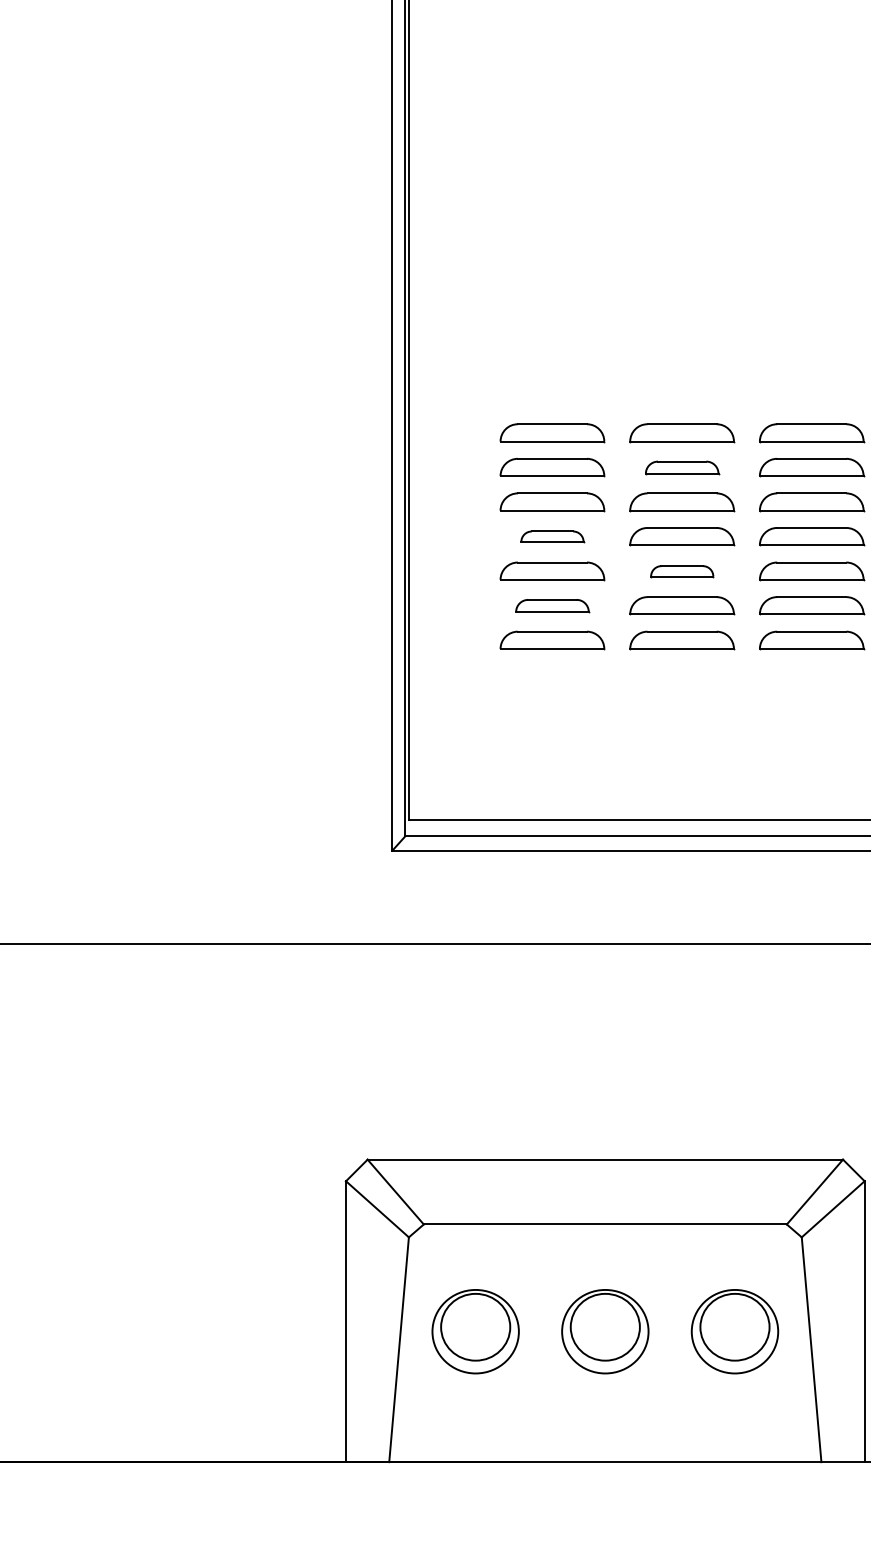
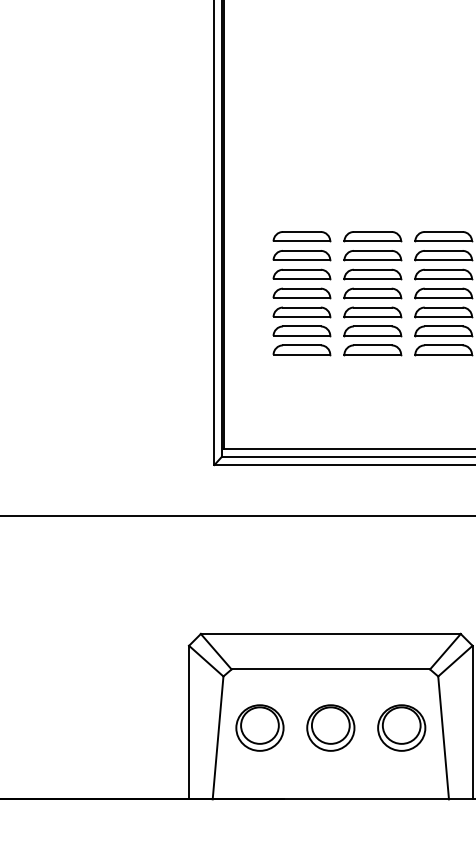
part: (681, 467) -> (372, 255), size x1.43
part: (551, 536) -> (301, 293), size x1.67
part: (681, 571) -> (372, 312), size x1.67
part: (551, 606) -> (301, 331), size x1.43

